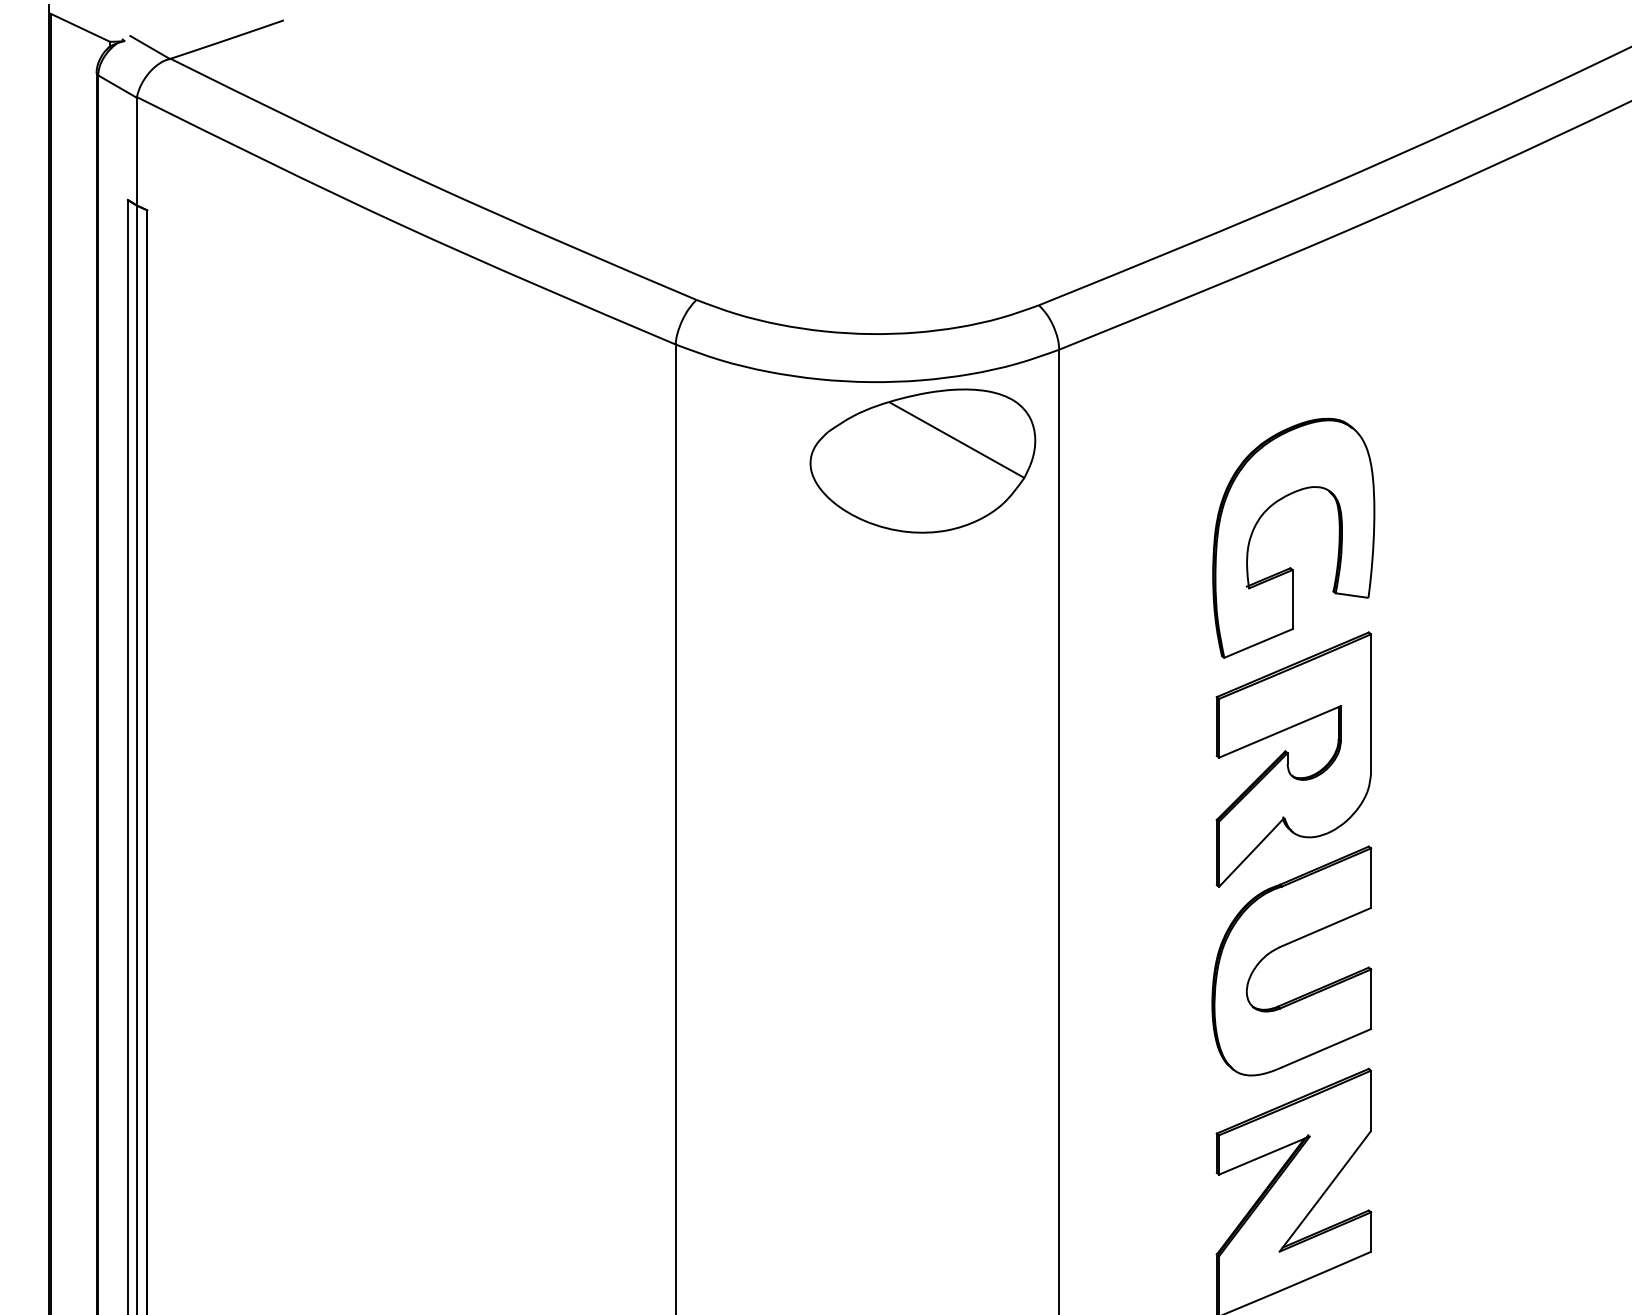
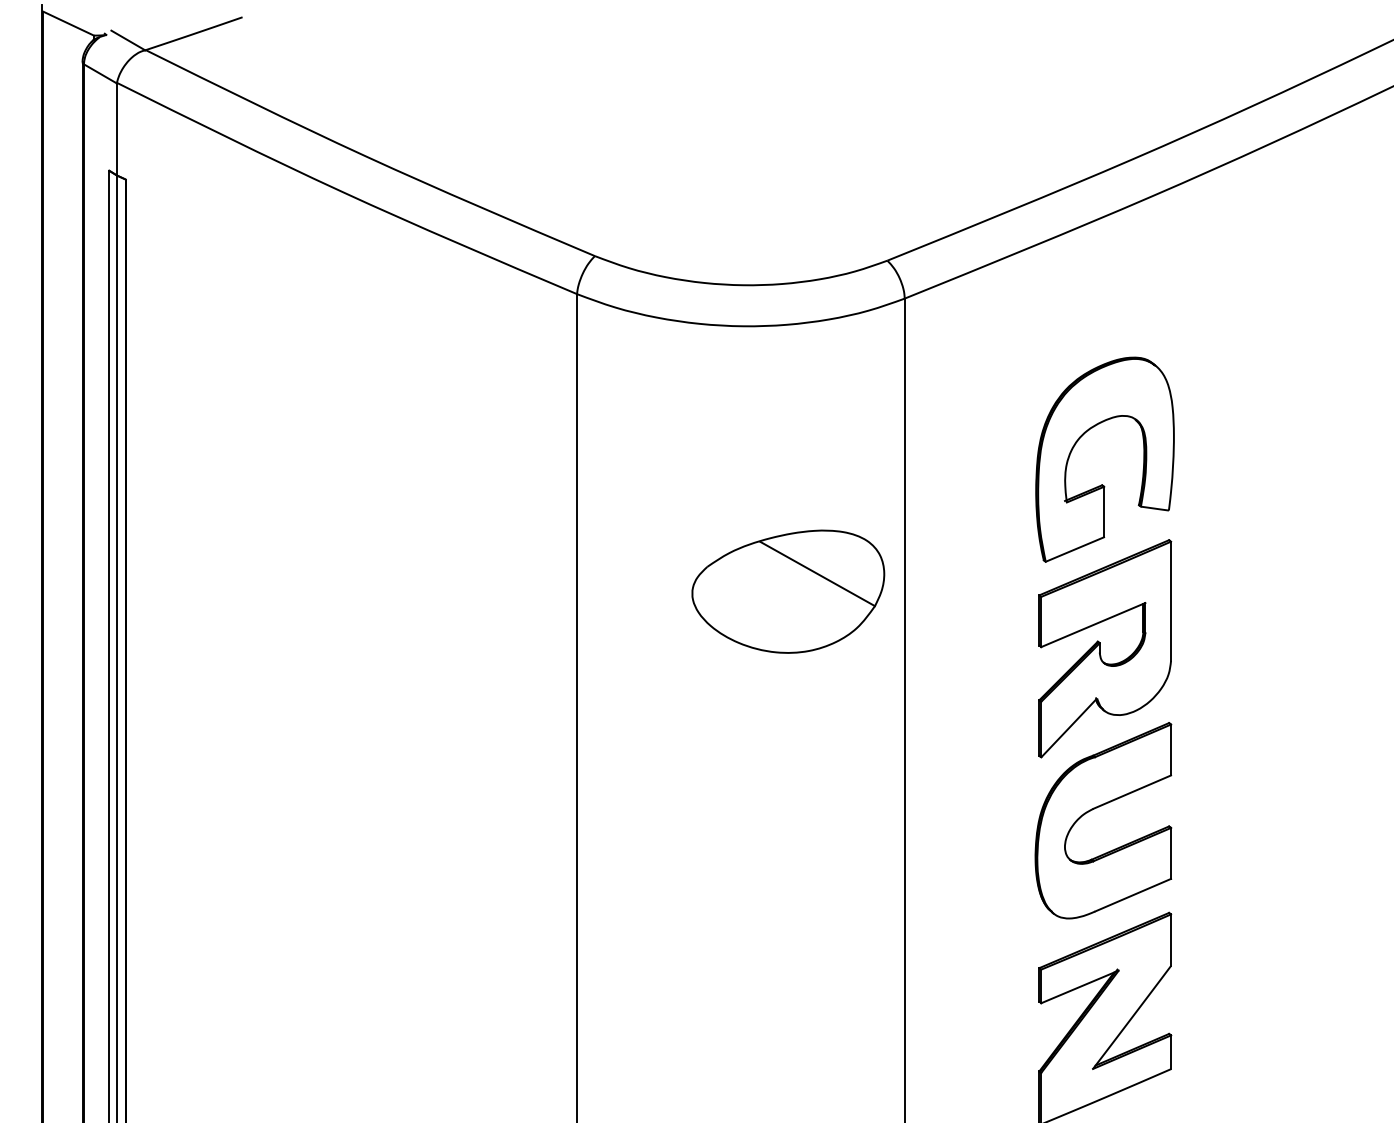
part: (923, 460) -> (788, 591), moved

